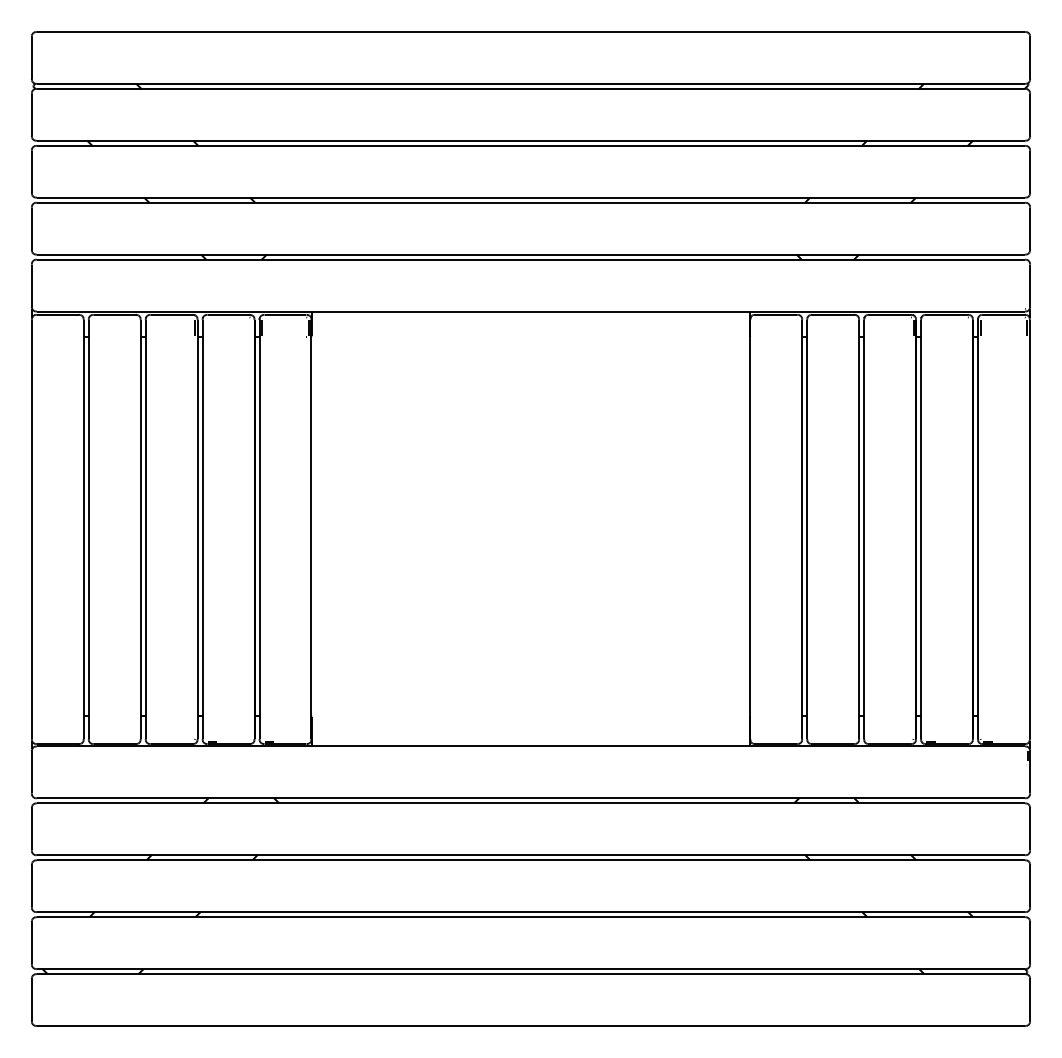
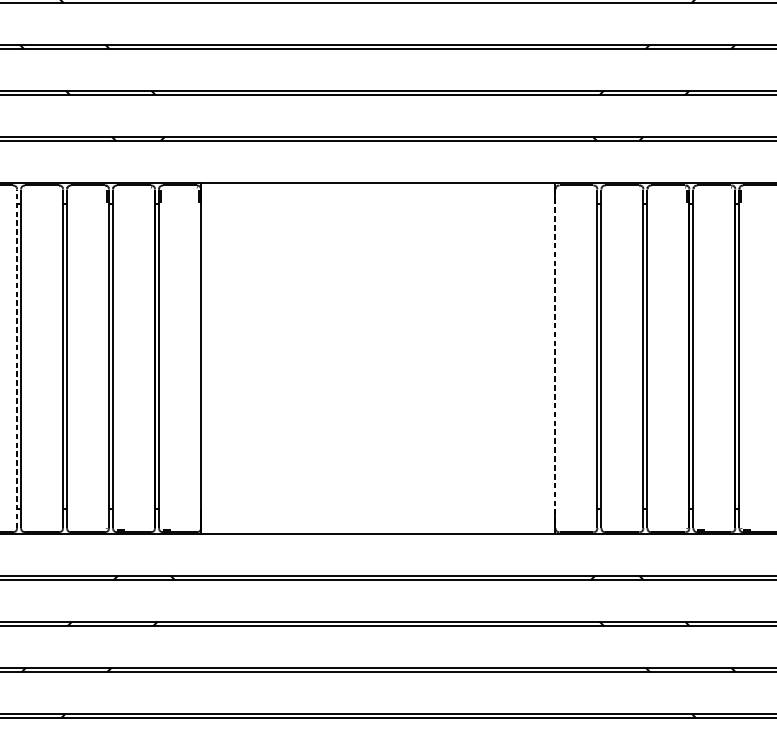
line: (83, 529) -> (16, 358), solid -> dashed
line: (750, 529) -> (555, 358), solid -> dashed

